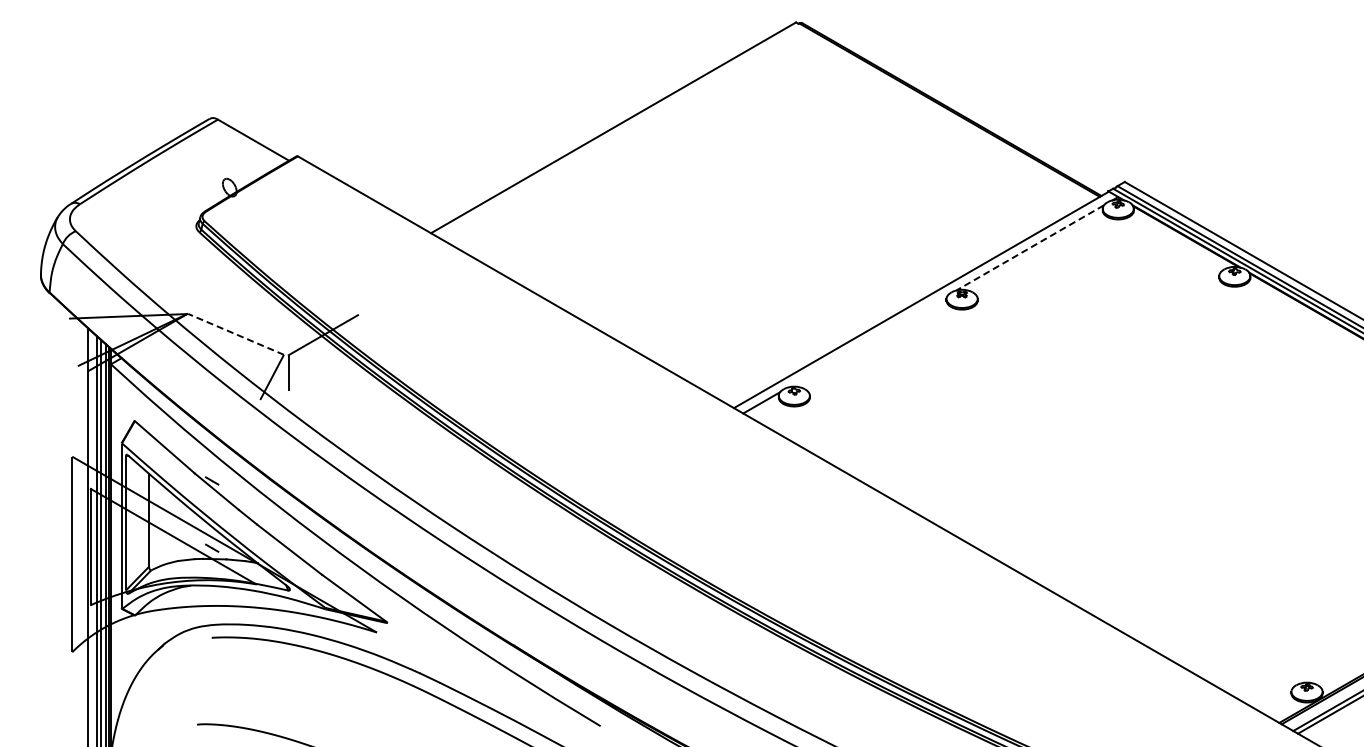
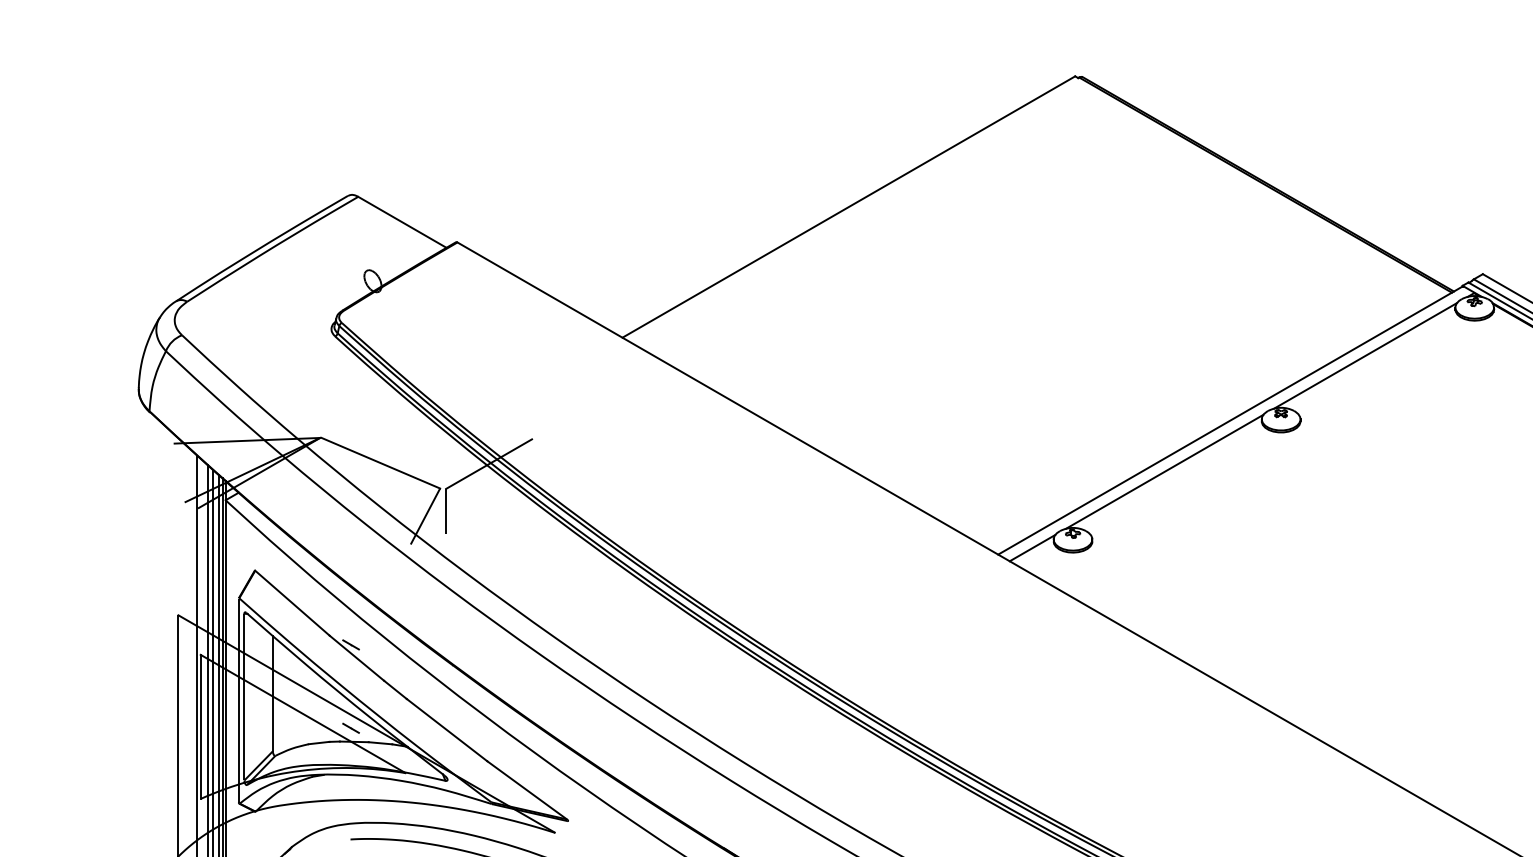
line: (1029, 248) -> (1364, 356), dashed -> solid
line: (235, 334) -> (380, 463), dashed -> solid
line: (867, 341) -> (1163, 471), added

